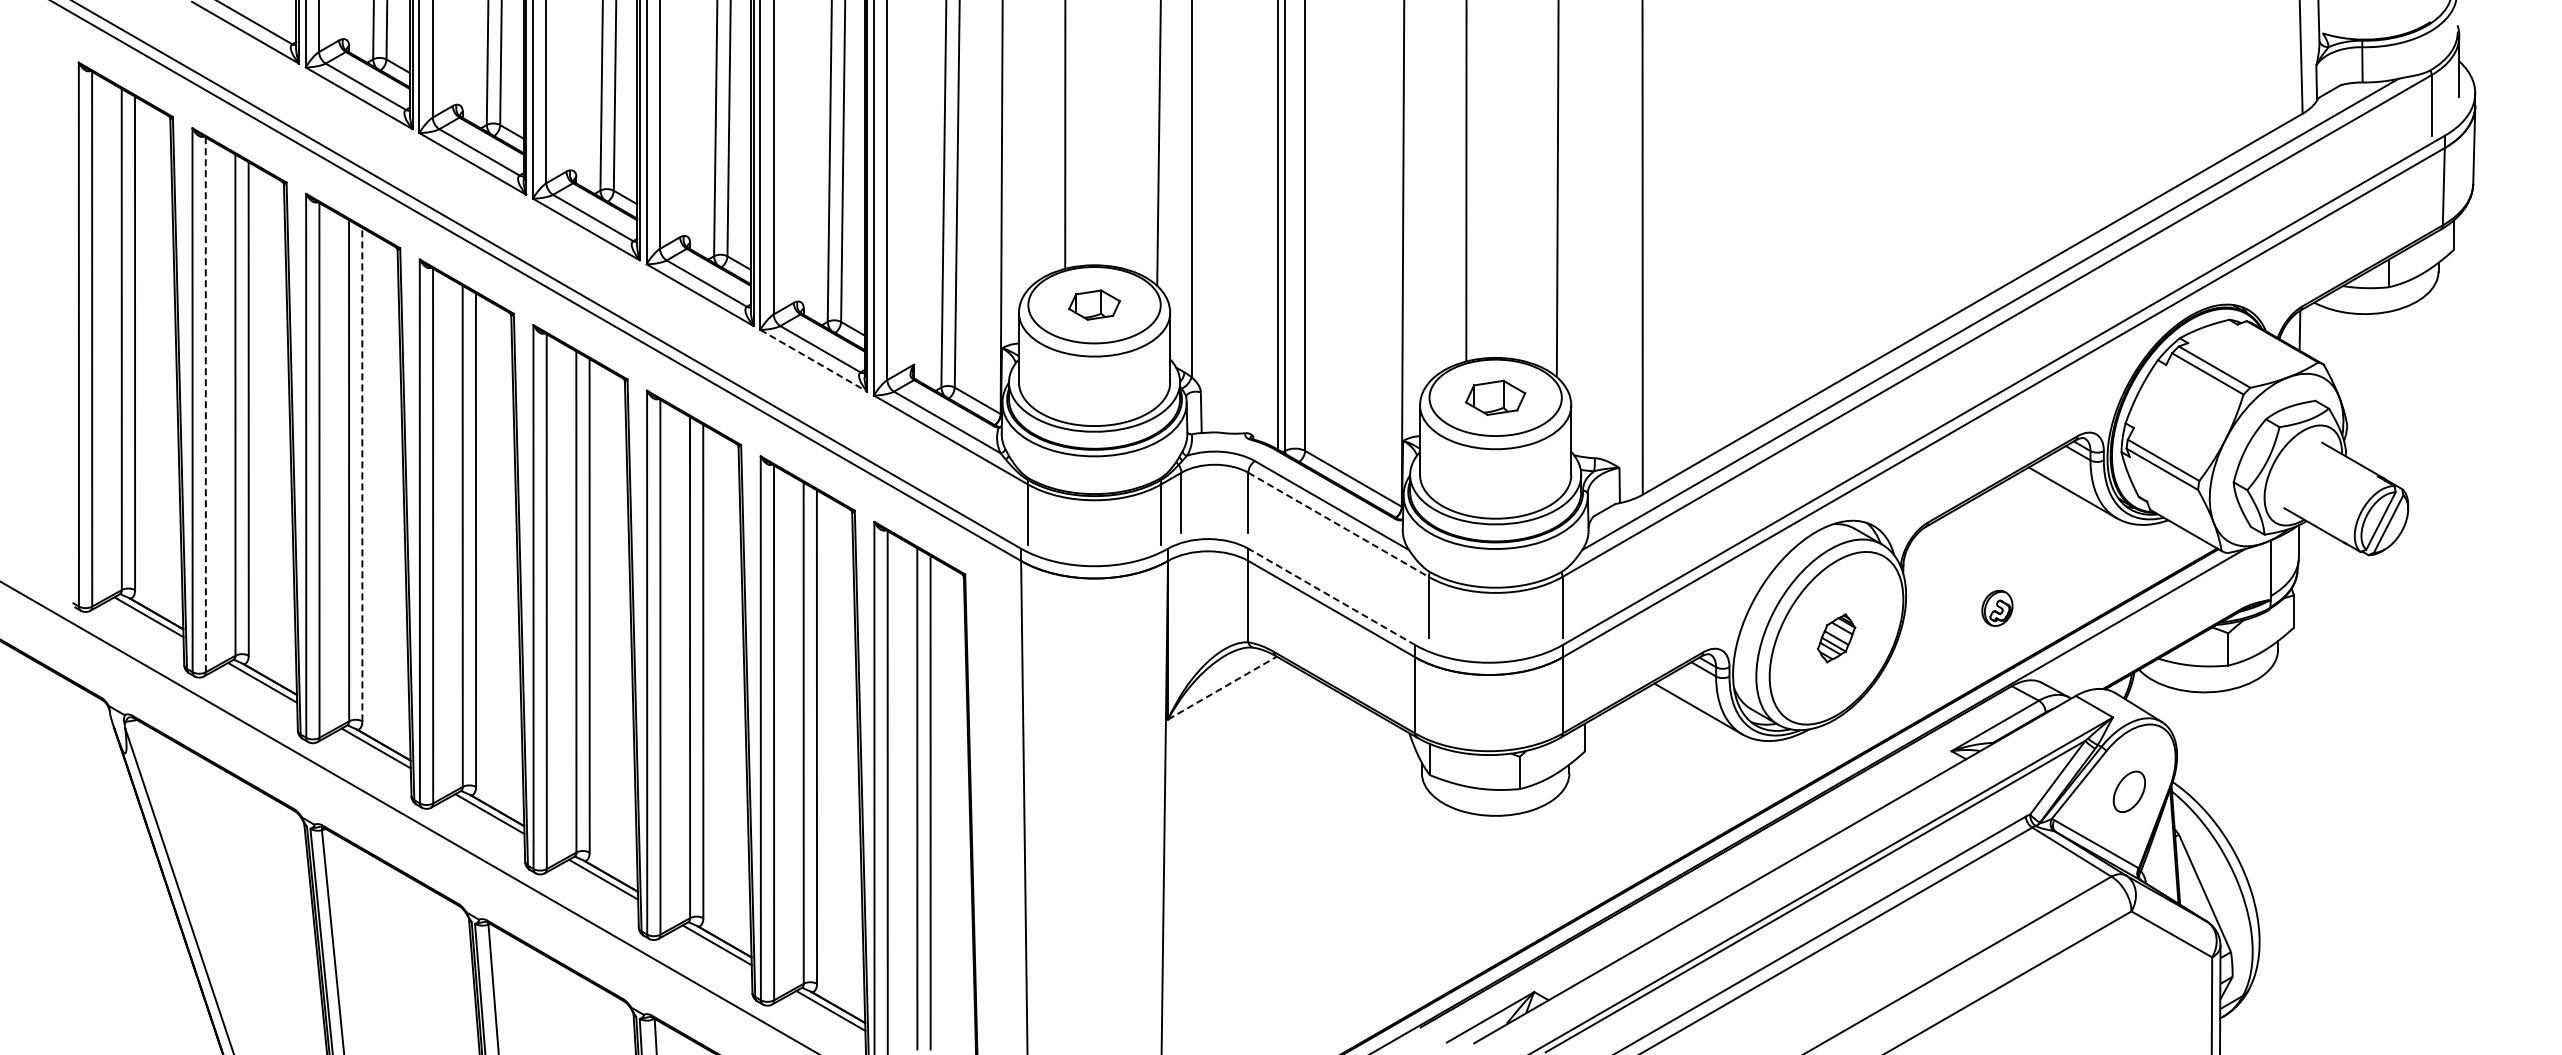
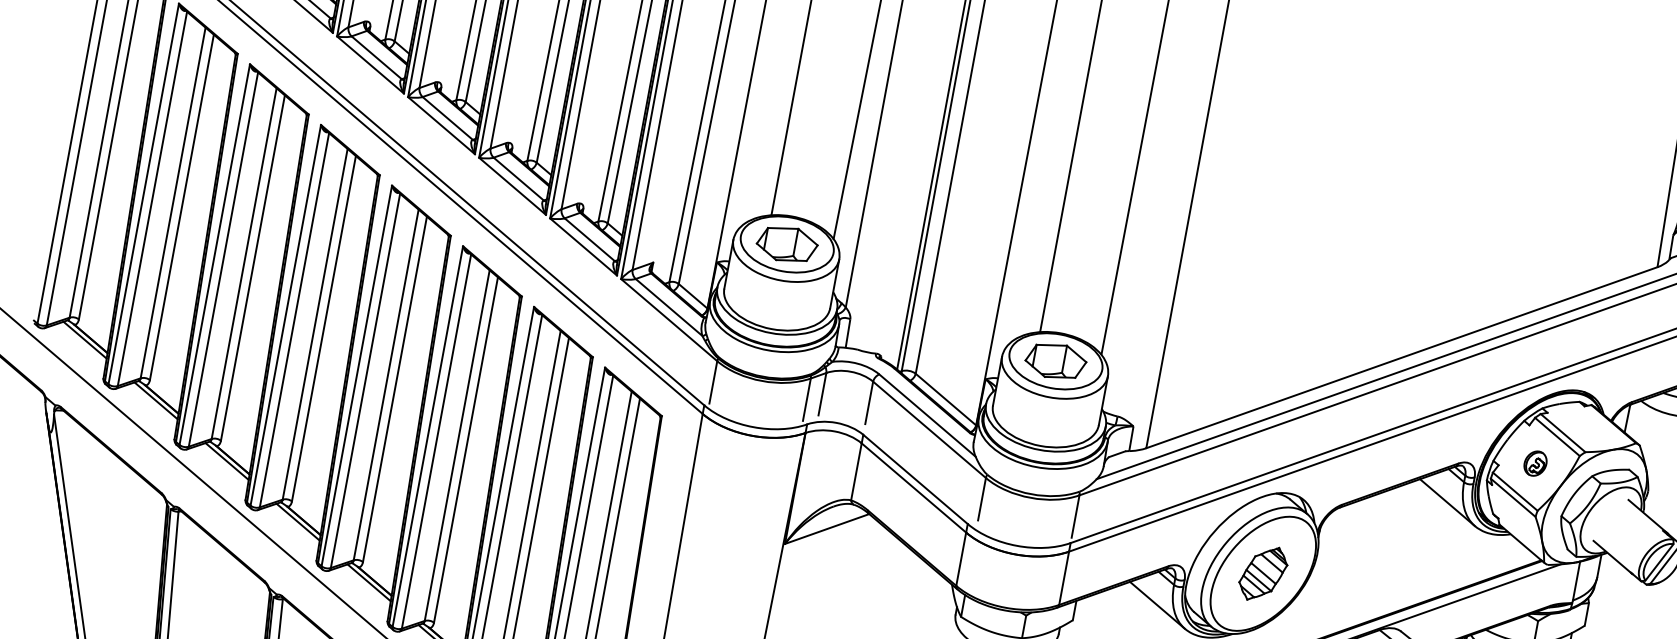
part: (1094, 304) -> (787, 243), size x1.67
line: (813, 360) -> (583, 246), dashed -> solid
part: (1495, 397) -> (1055, 361), size x1.43
line: (205, 404) -> (152, 198), dashed -> solid
line: (362, 474) -> (253, 268), dashed -> solid
line: (1339, 525) -> (930, 430), dashed -> solid
line: (1331, 596) -> (915, 479), dashed -> solid
part: (1997, 607) -> (1535, 463), moved
part: (1836, 638) -> (1263, 573), size x1.67
line: (1222, 688) -> (827, 529), dashed -> solid

